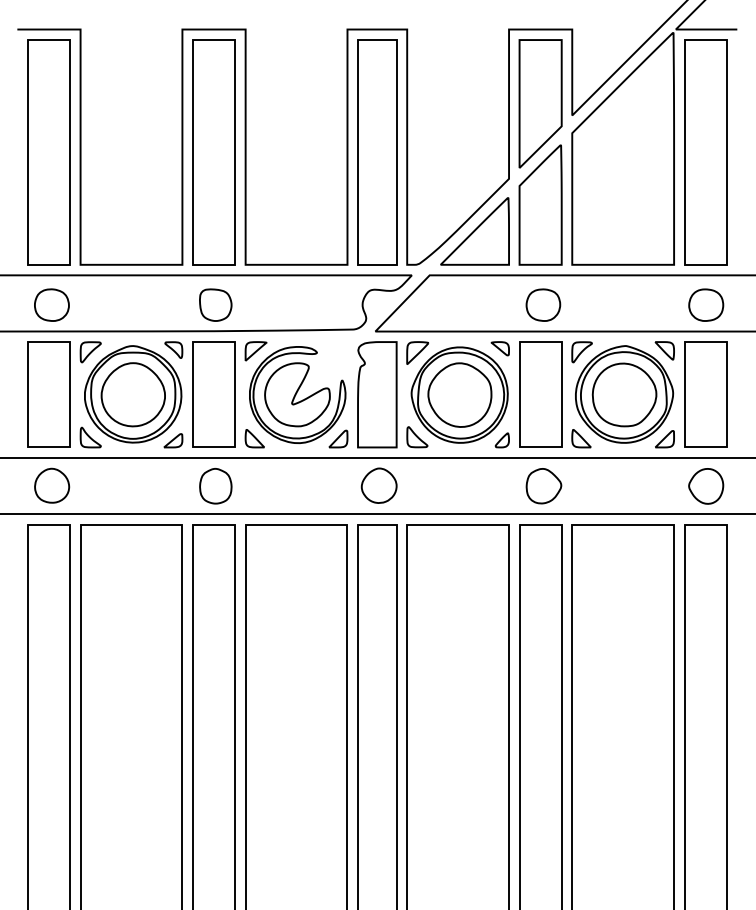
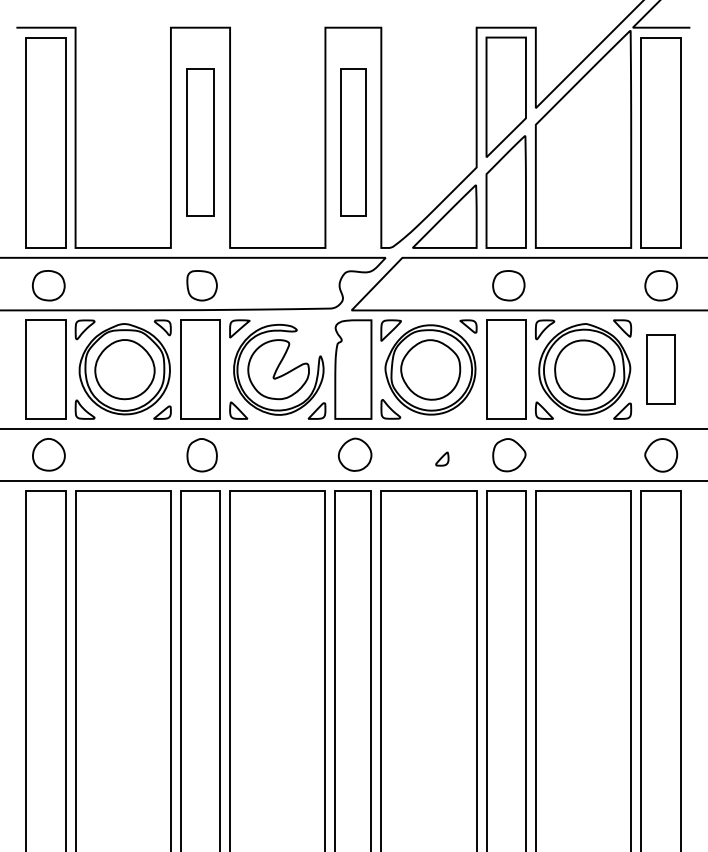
part: (213, 152) -> (200, 142), size x0.7
part: (377, 152) -> (353, 142), size x0.7
part: (705, 394) -> (660, 369), size x0.7
part: (501, 440) -> (441, 459), moved

